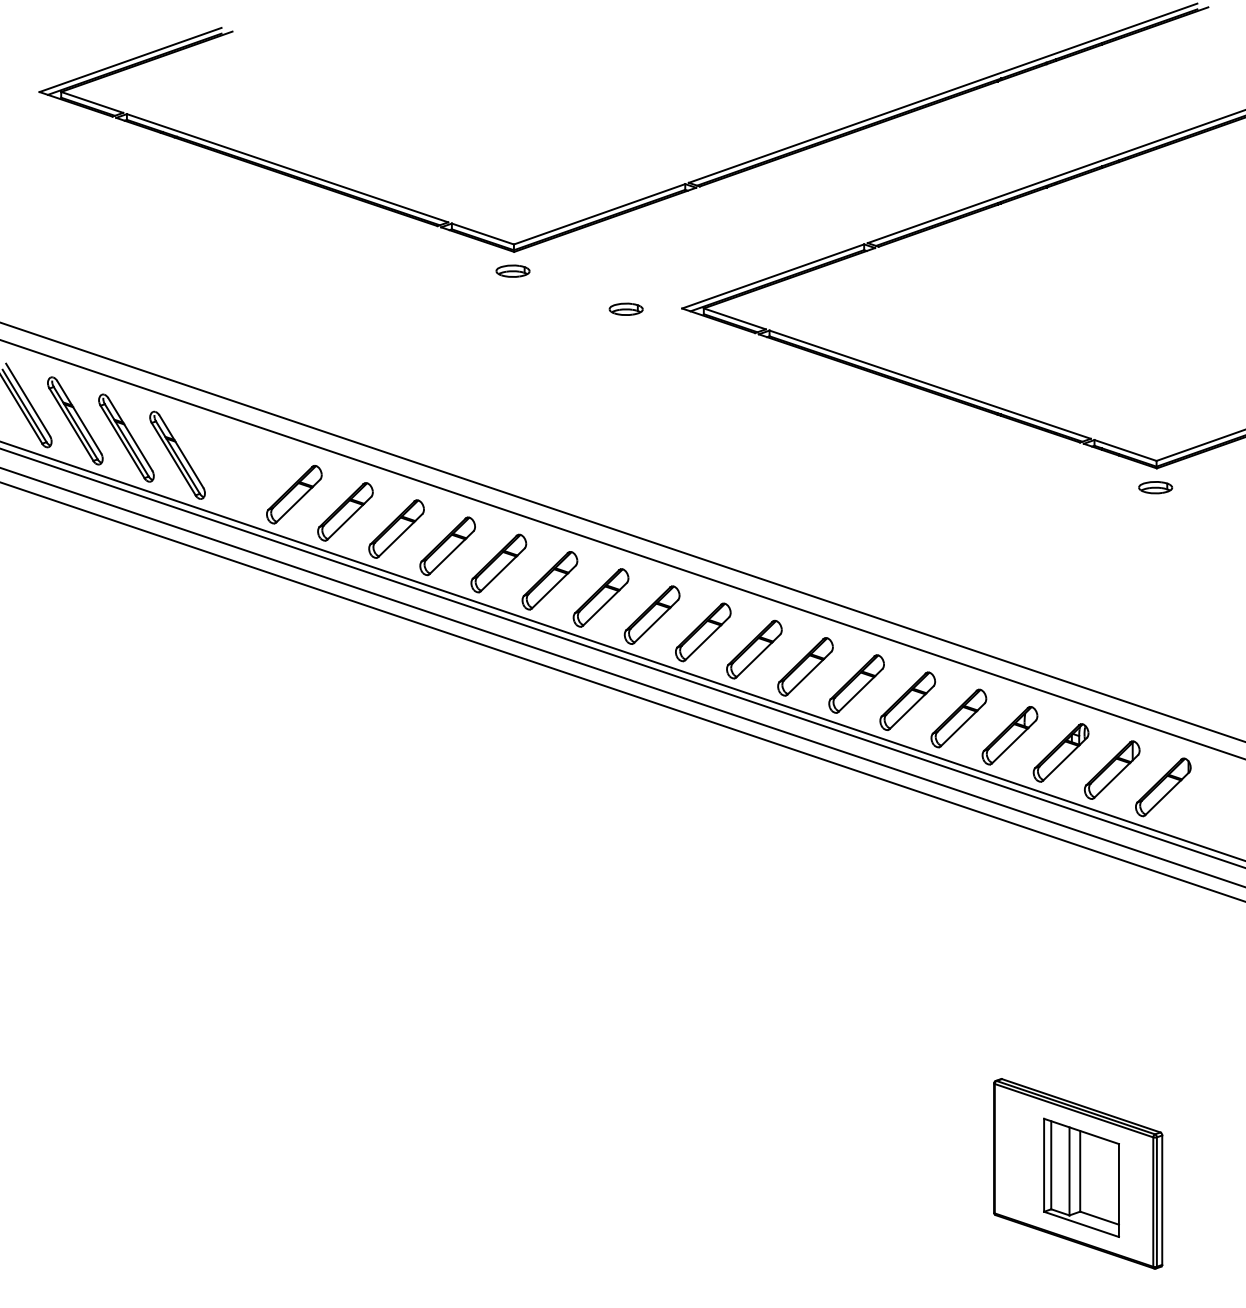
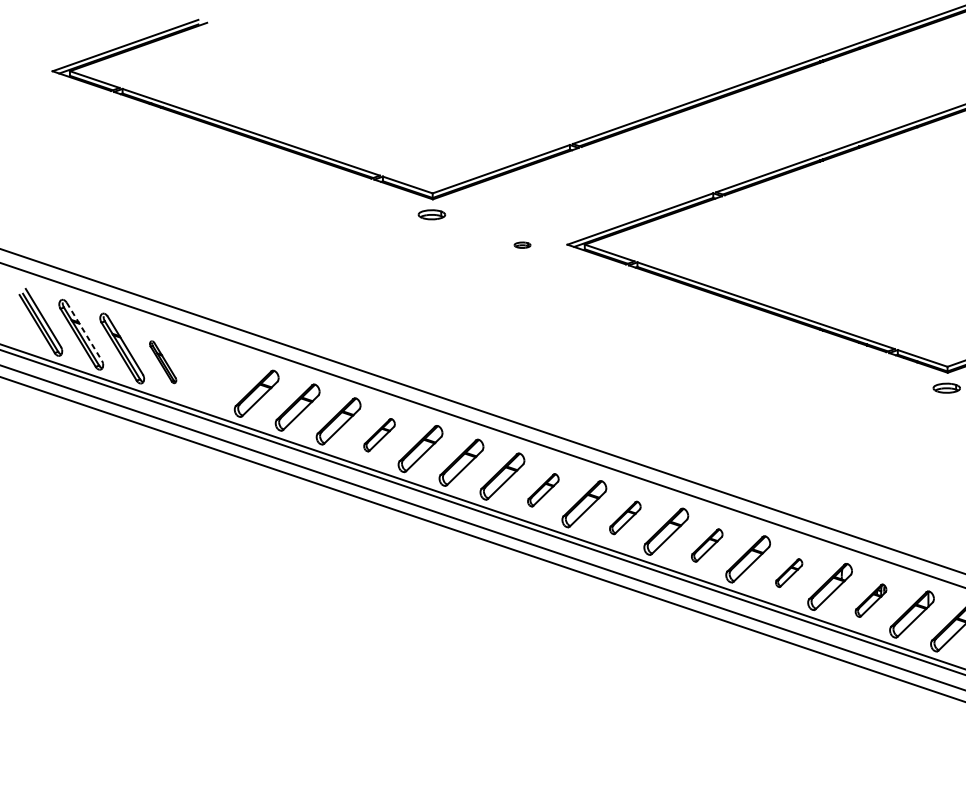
part: (625, 308) -> (522, 244), size x0.6
line: (79, 417) -> (84, 332), solid -> dashed
part: (177, 454) -> (163, 361), size x0.6
part: (447, 546) -> (379, 435), size x0.7
part: (651, 614) -> (542, 489), size x0.7
part: (754, 649) -> (625, 517), size x0.7
part: (856, 683) -> (707, 545), size x0.7
part: (958, 718) -> (788, 573), size x0.6
part: (1060, 752) -> (870, 600), size x0.7

